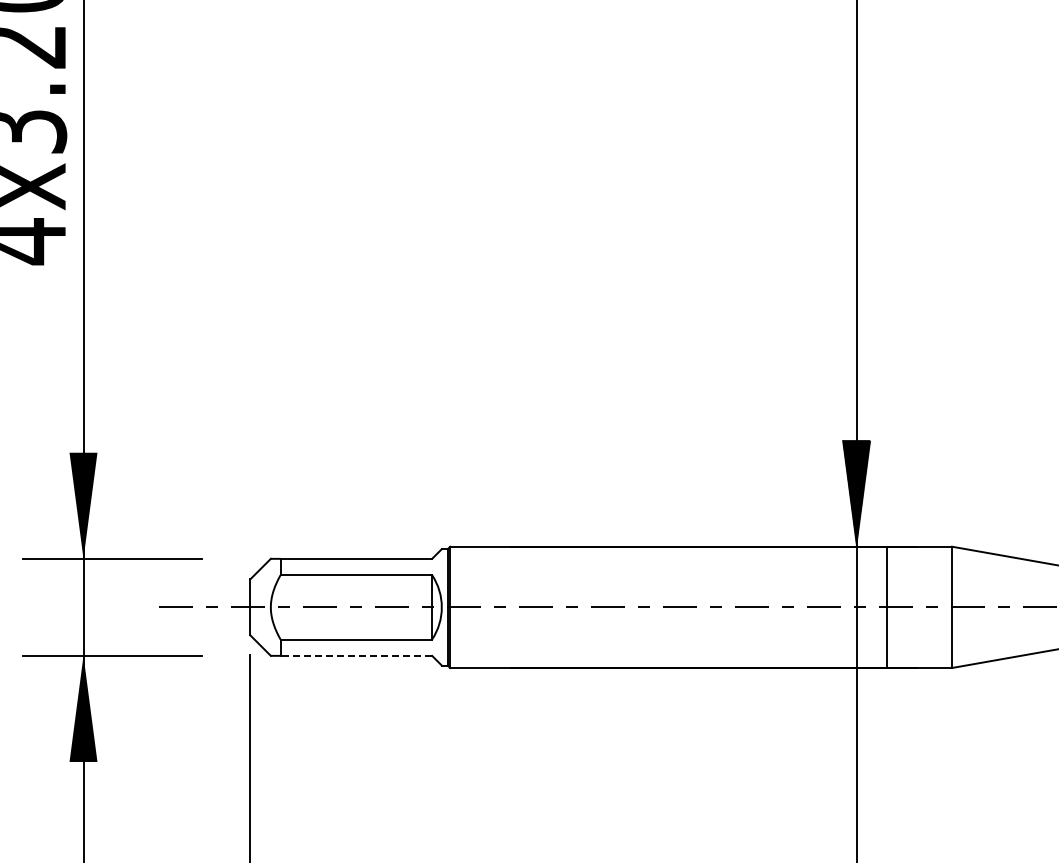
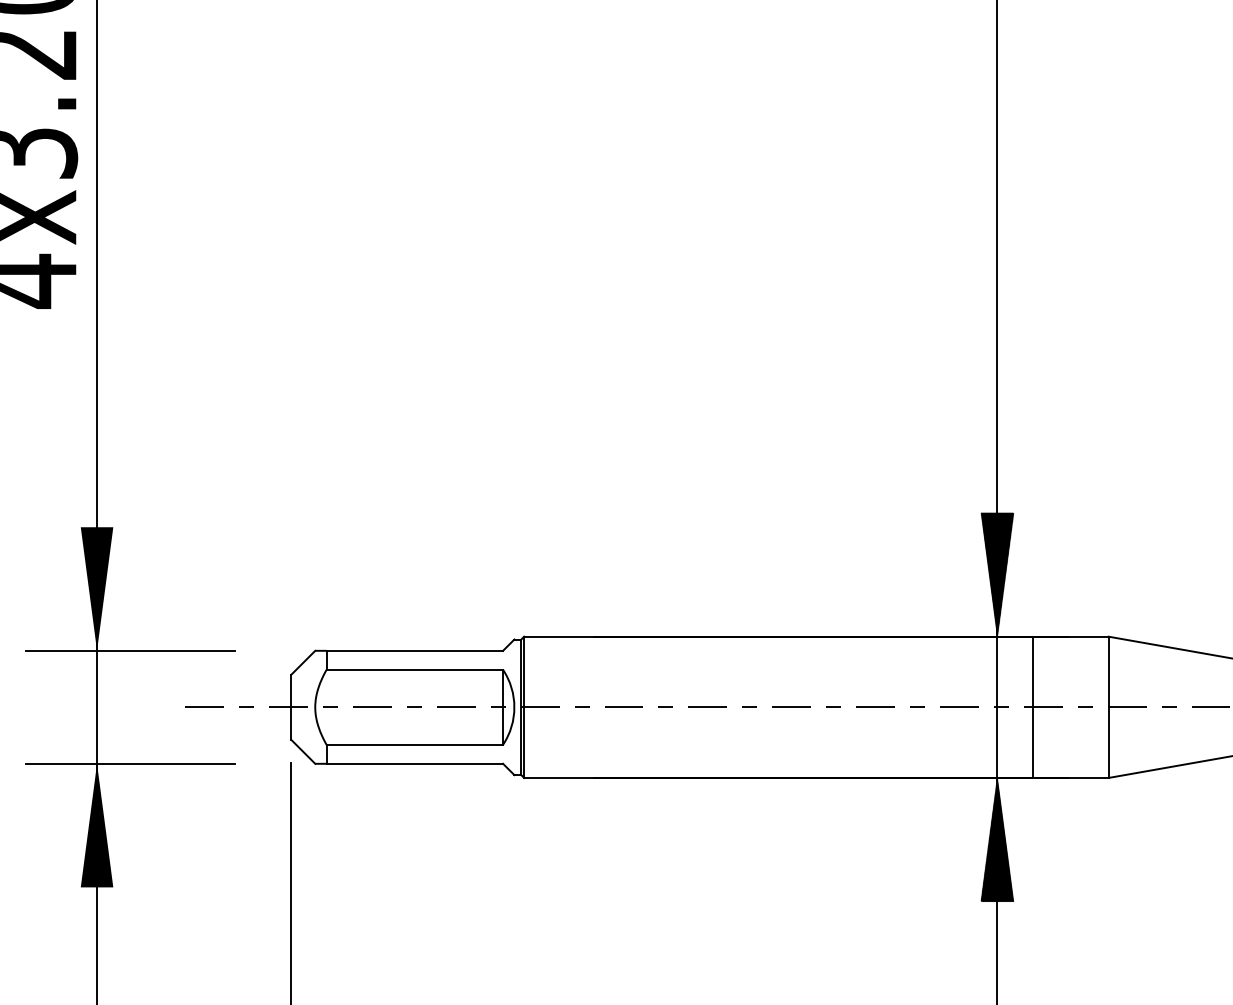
line: (356, 655) -> (415, 763), dashed -> solid
hatch: (856, 721) -> (997, 840), added

